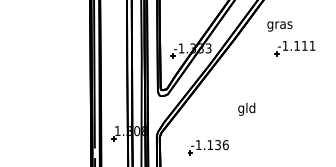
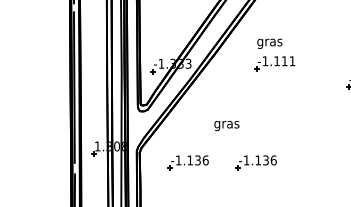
text: (279, 26) -> (269, 43), moved
text: (246, 109) -> (226, 124), gld -> gras
part: (275, 147) -> (255, 162), added

